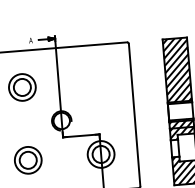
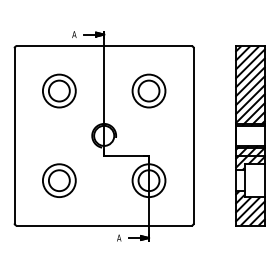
part: (94, 81) -> (148, 90), added

